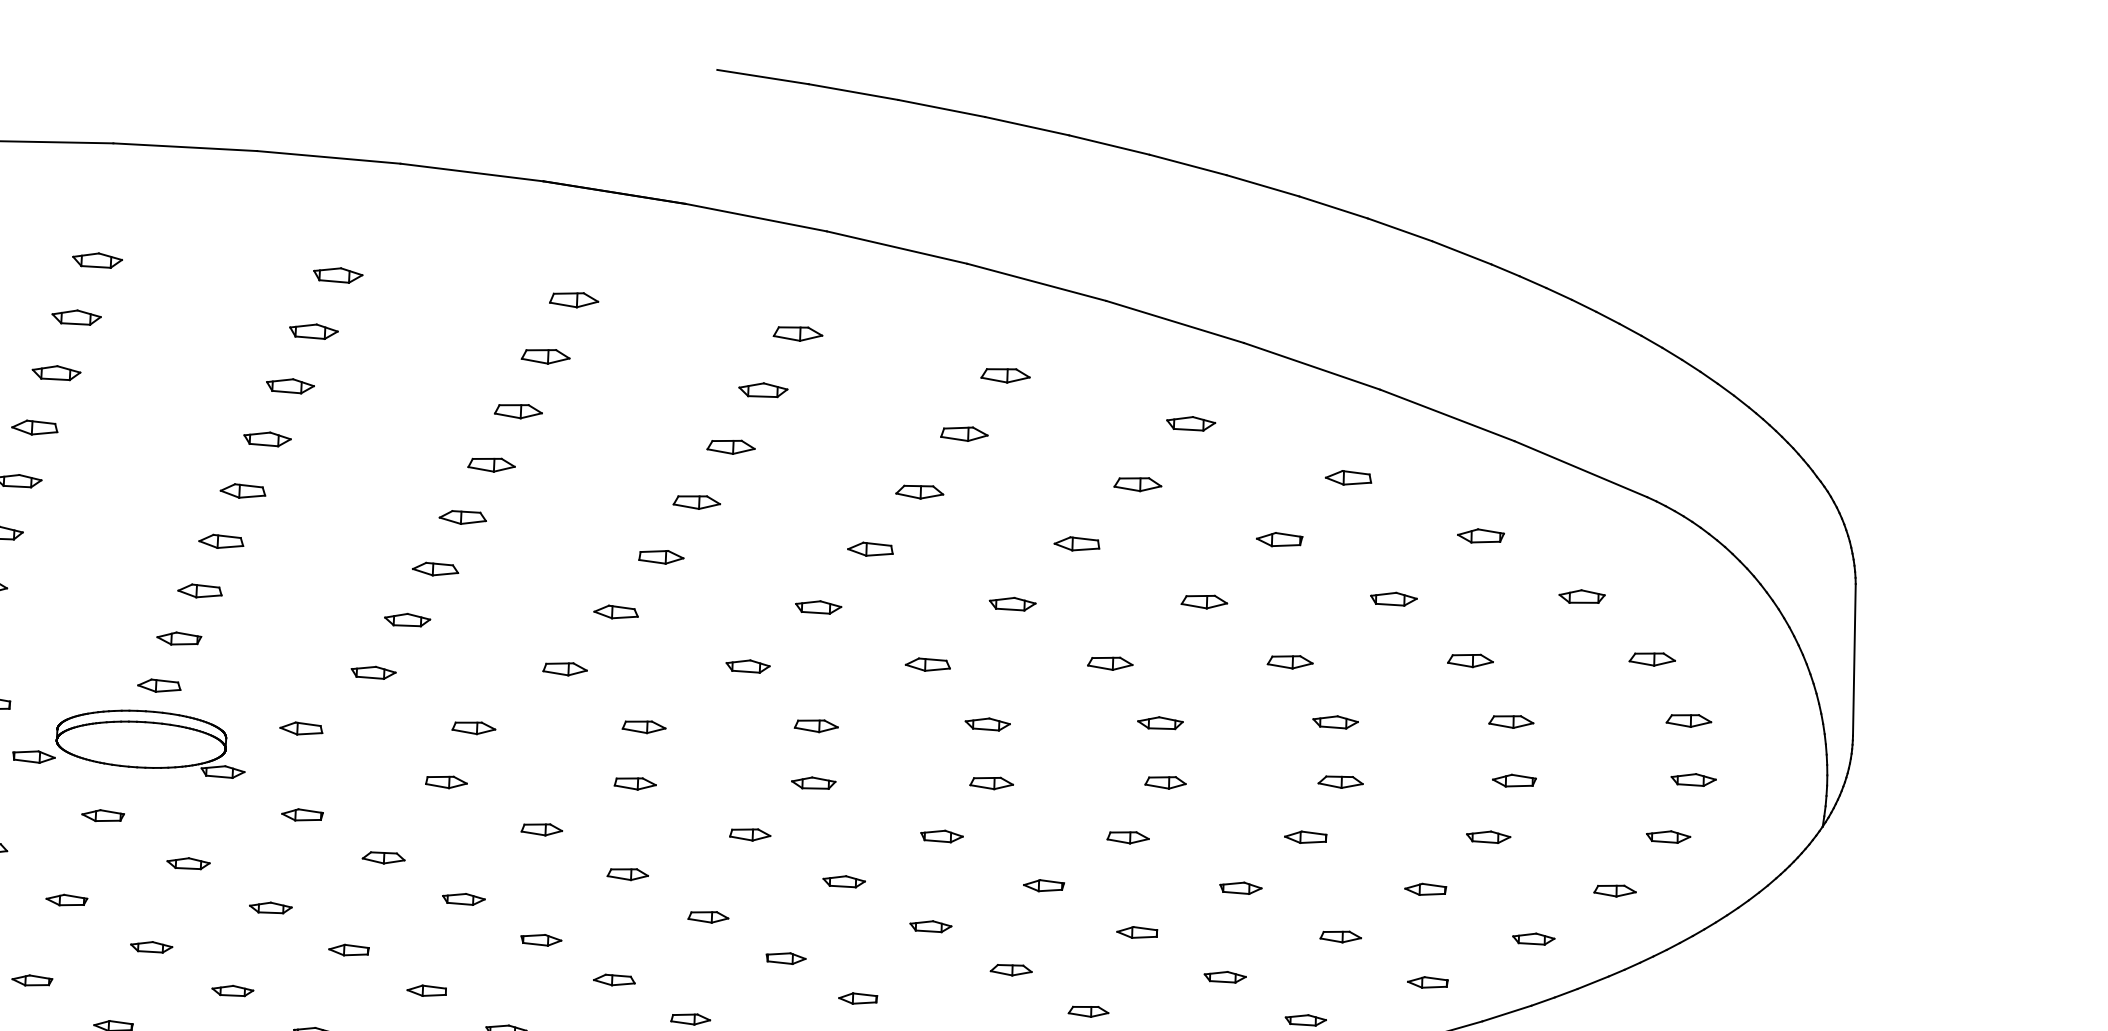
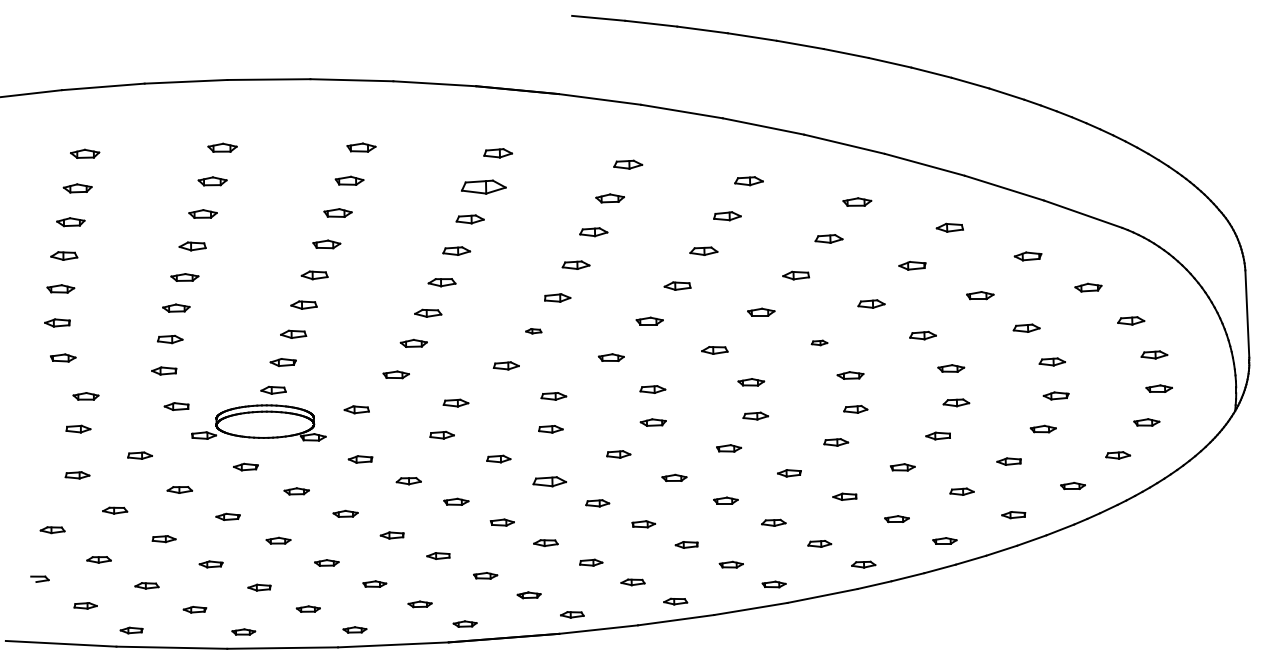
part: (545, 355) -> (483, 186), size x1.6
part: (616, 610) -> (533, 330), size x0.6
part: (1110, 662) -> (819, 342), size x0.6
part: (627, 873) -> (549, 481), size x1.4

